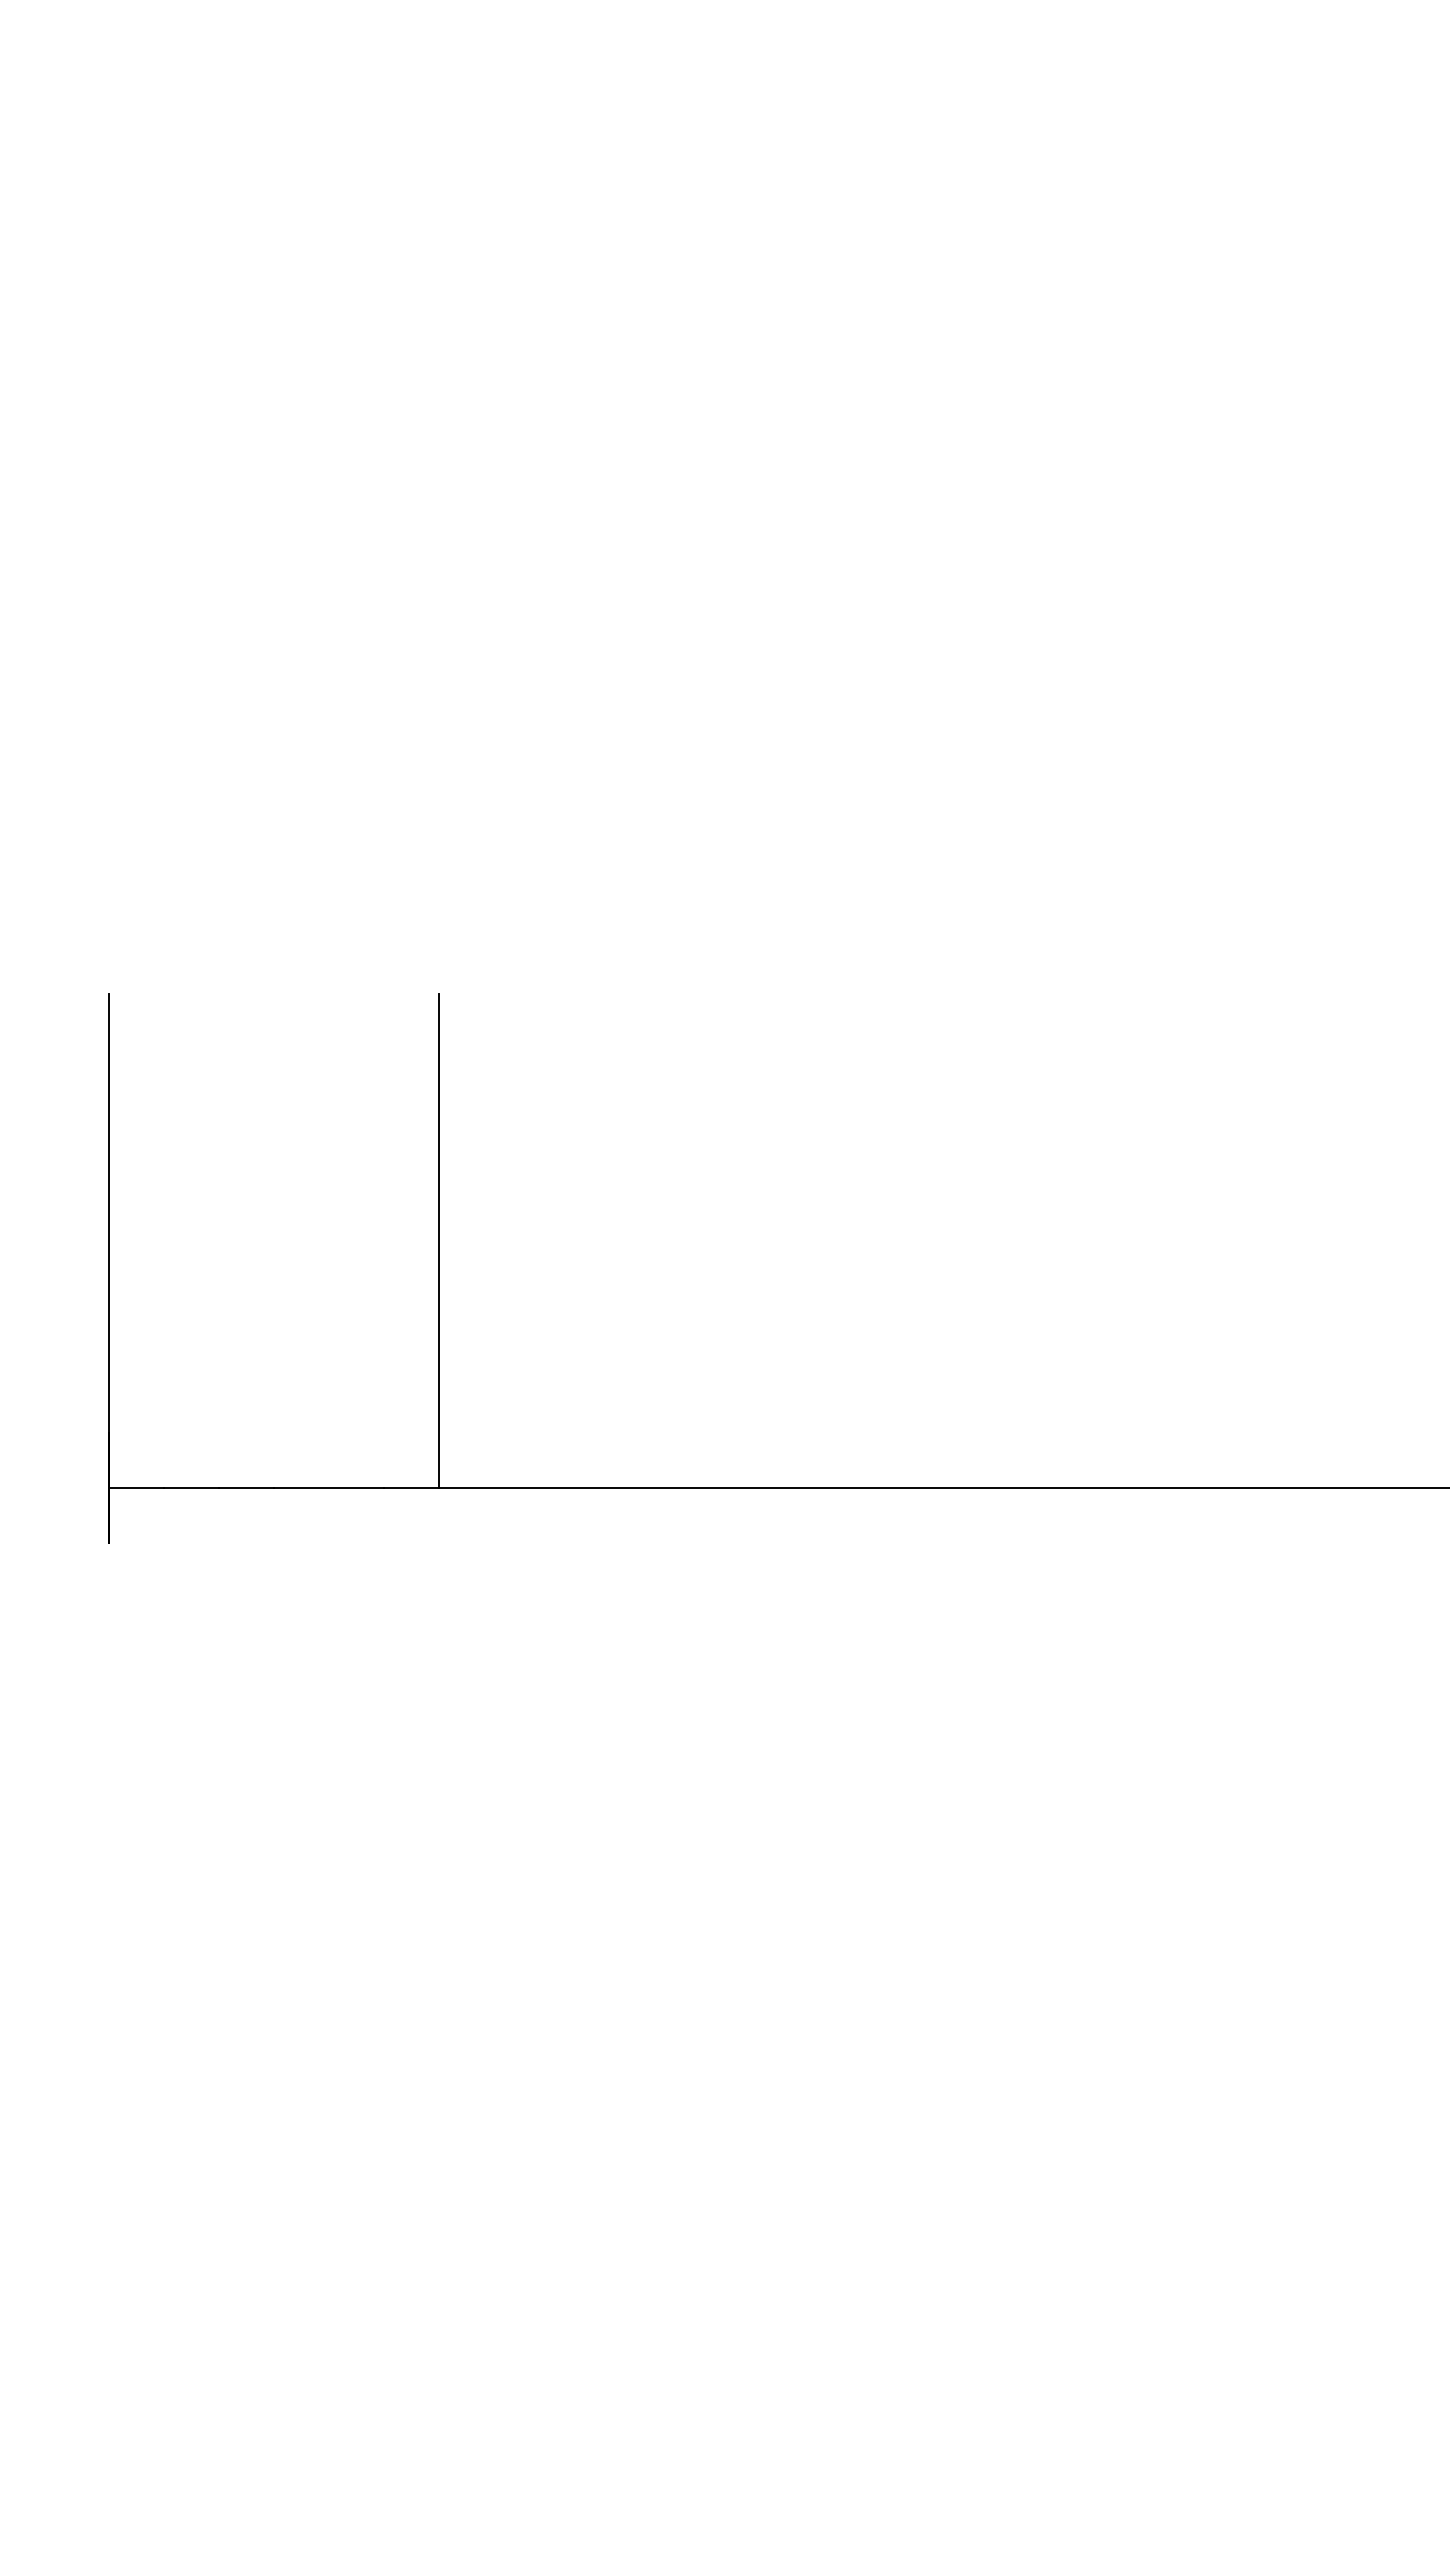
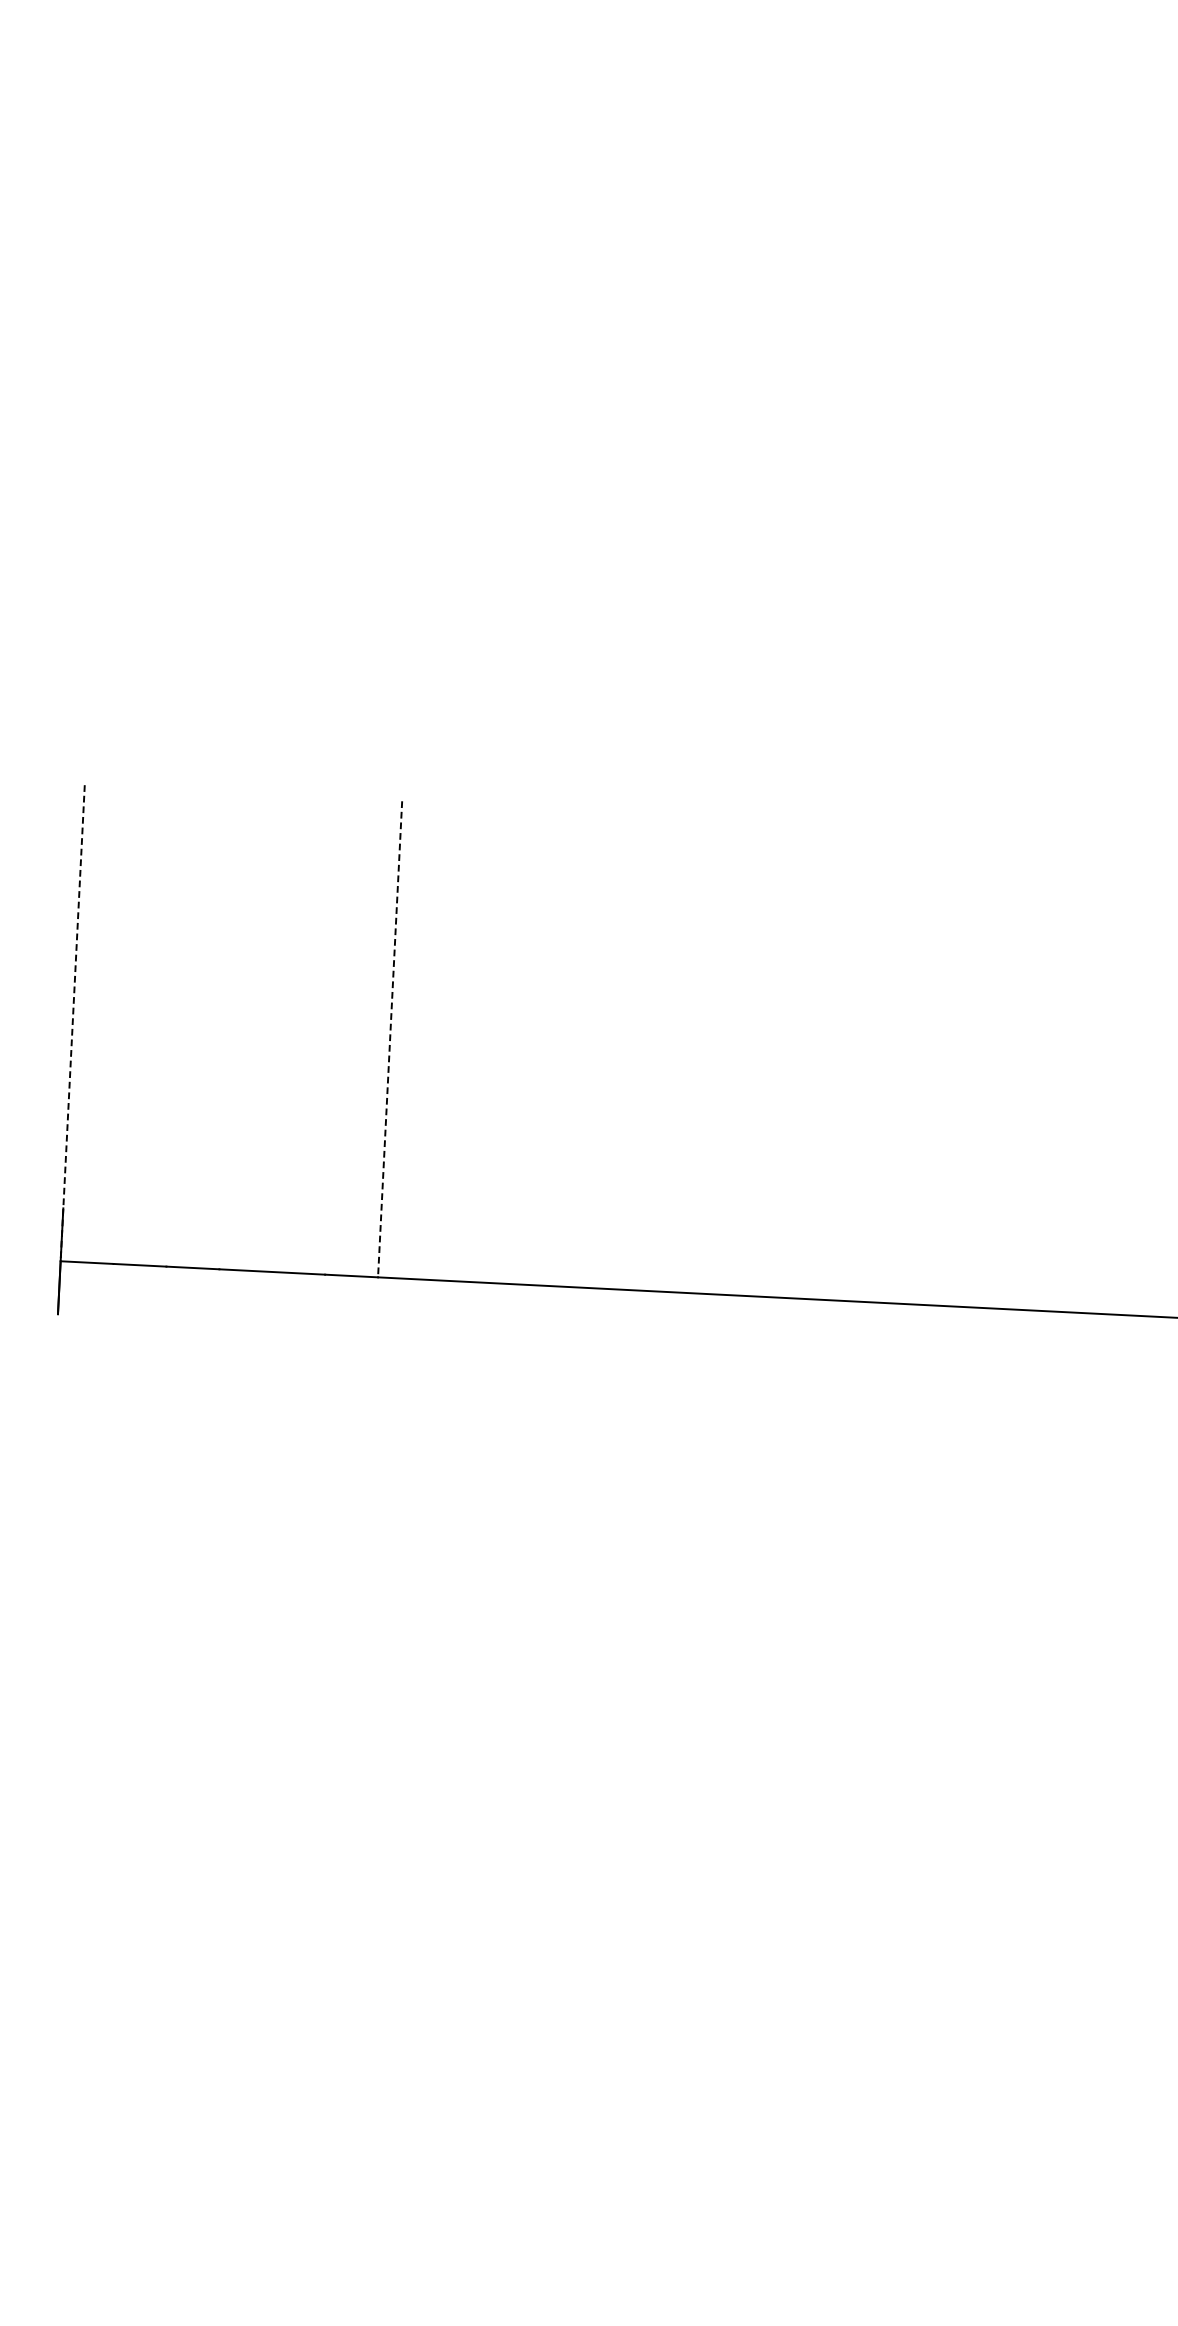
line: (109, 1241) -> (72, 1023), solid -> dashed
line: (438, 1241) -> (389, 1039), solid -> dashed

